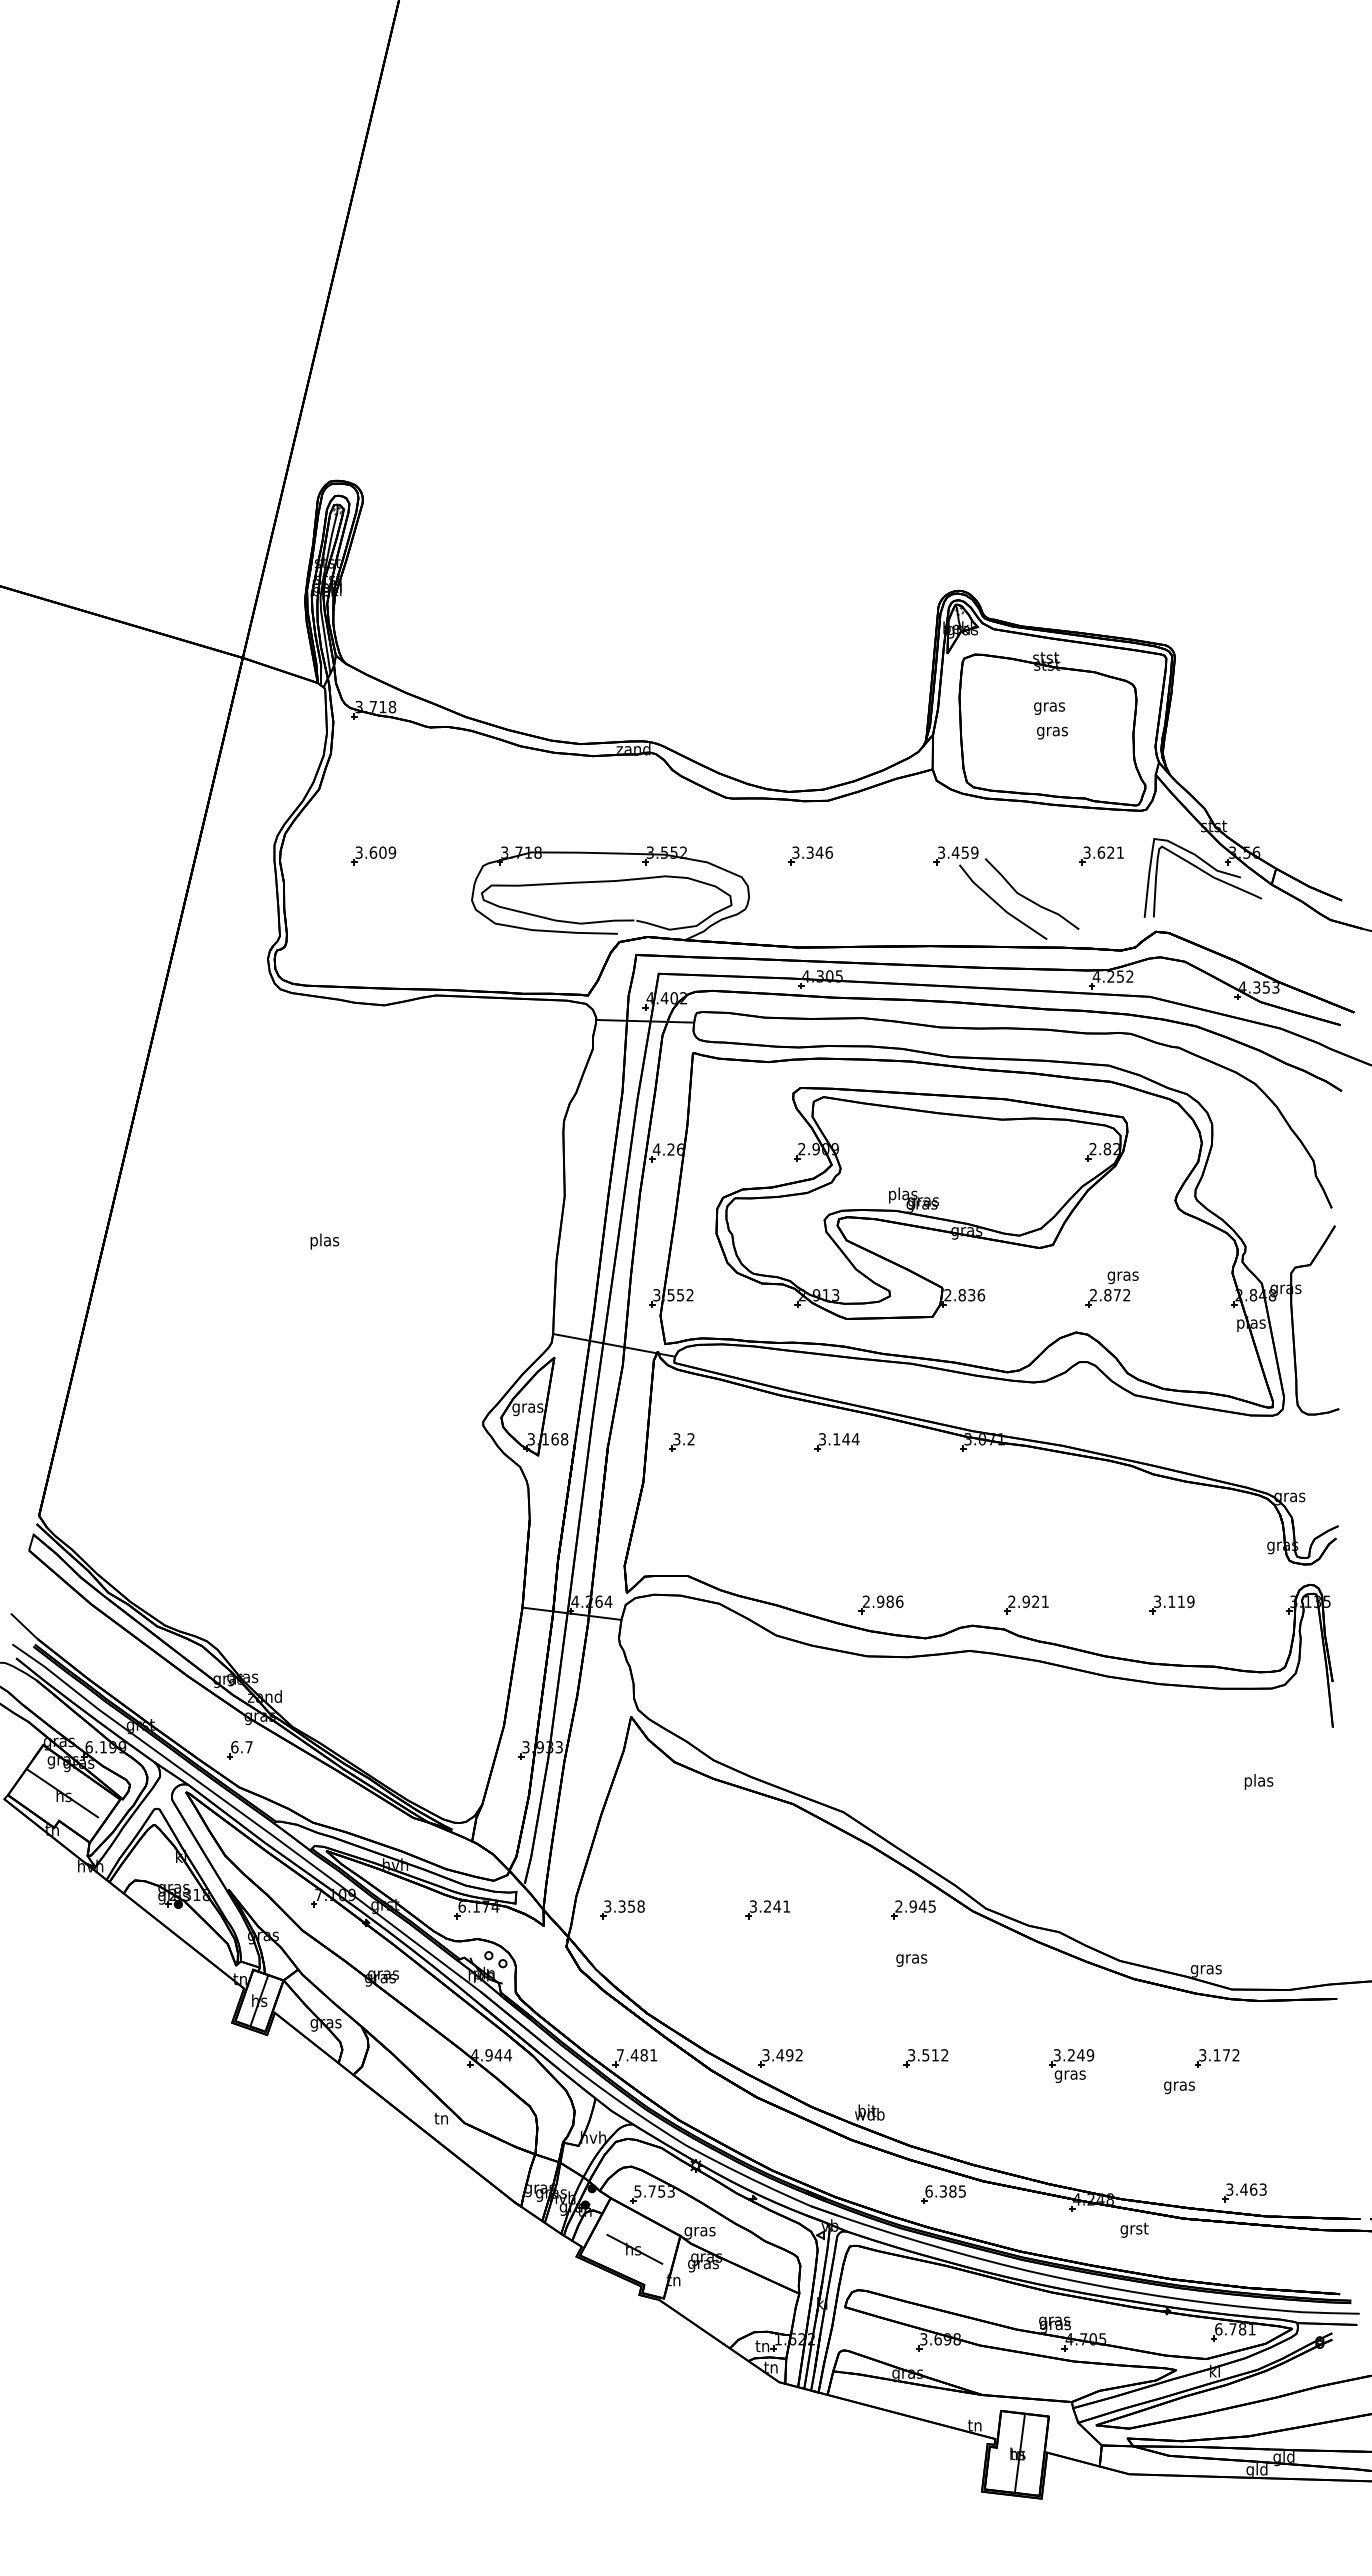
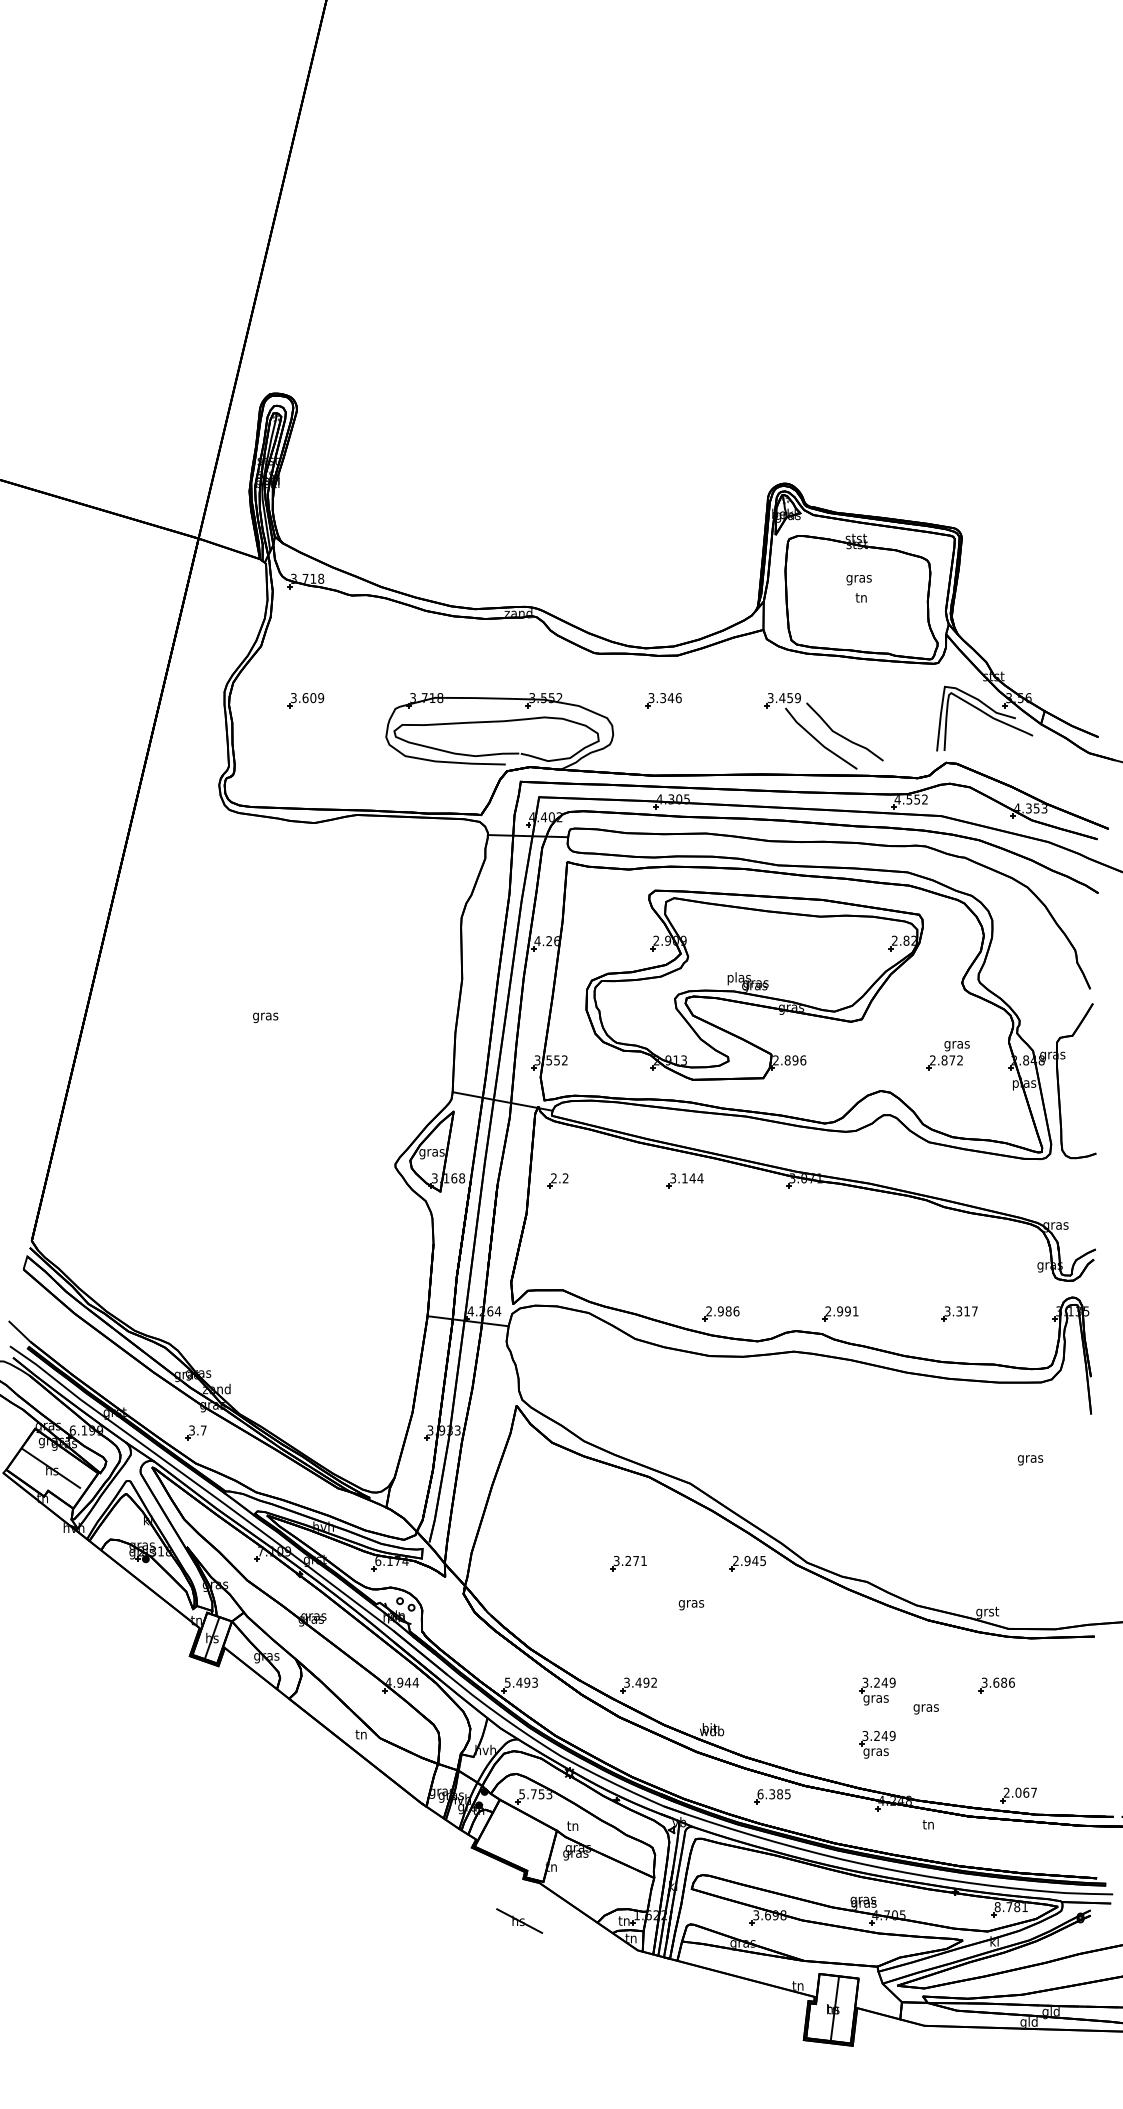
text: (1052, 731) -> (861, 598), gras -> tn
part: (1101, 855) -> (901, 700), removed
text: (1110, 976) -> (909, 799), 4.252 -> 4.552
text: (324, 1241) -> (265, 1016), plas -> gras
part: (1111, 1289) -> (947, 1055), moved
text: (971, 1295) -> (795, 1060), 2.836 -> 2.896
text: (676, 1439) -> (553, 1178), 3.2 -> 2.2
text: (1035, 1601) -> (847, 1311), 2.921 -> 2.991
text: (1181, 1601) -> (967, 1311), 3.119 -> 3.317
text: (234, 1747) -> (191, 1430), 6.7 -> 3.7
text: (1258, 1781) -> (1030, 1458), plas -> gras
text: (777, 1906) -> (636, 1560), 3.241 -> 3.271
part: (622, 1909) -> (509, 1563), removed
text: (911, 1960) -> (691, 1605), moved
text: (1205, 1969) -> (986, 1612), gras -> grst
text: (636, 2055) -> (520, 1682), 7.481 -> 5.493
text: (1226, 2055) -> (1004, 1682), 3.172 -> 3.686
part: (925, 2058) -> (757, 1685), removed
text: (1179, 2087) -> (926, 1709), moved
part: (1071, 2131) -> (877, 1745), added
text: (1246, 2189) -> (1020, 1792), 3.463 -> 2.067
text: (1134, 2229) -> (928, 1825), grst -> tn
text: (699, 2231) -> (572, 1827), gras -> tn
part: (634, 2248) -> (519, 1920), moved
text: (1218, 2329) -> (997, 1907), 6.781 -> 8.781

